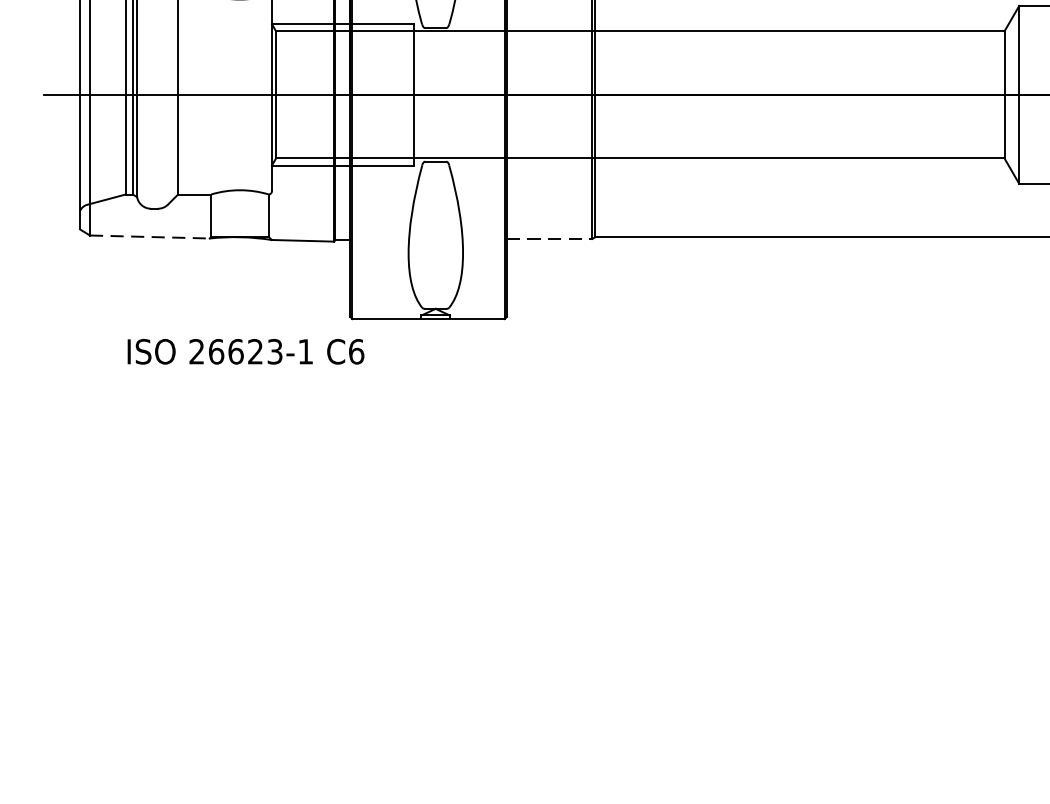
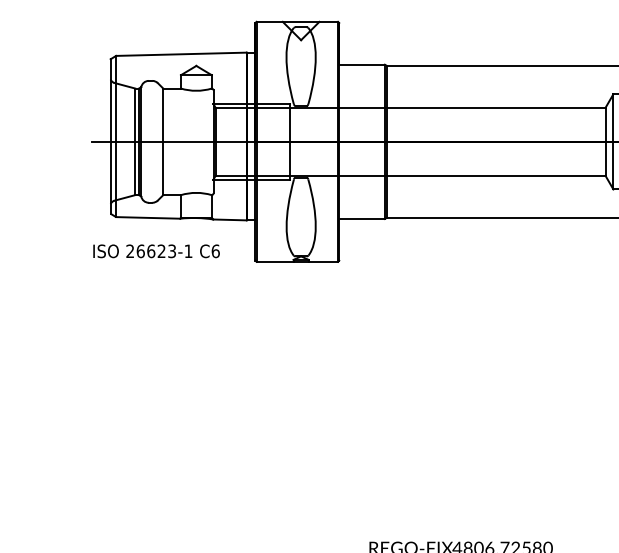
line: (150, 236) -> (148, 217), dashed -> solid
line: (550, 238) -> (362, 218), dashed -> solid
text: (245, 352) -> (156, 251), moved

